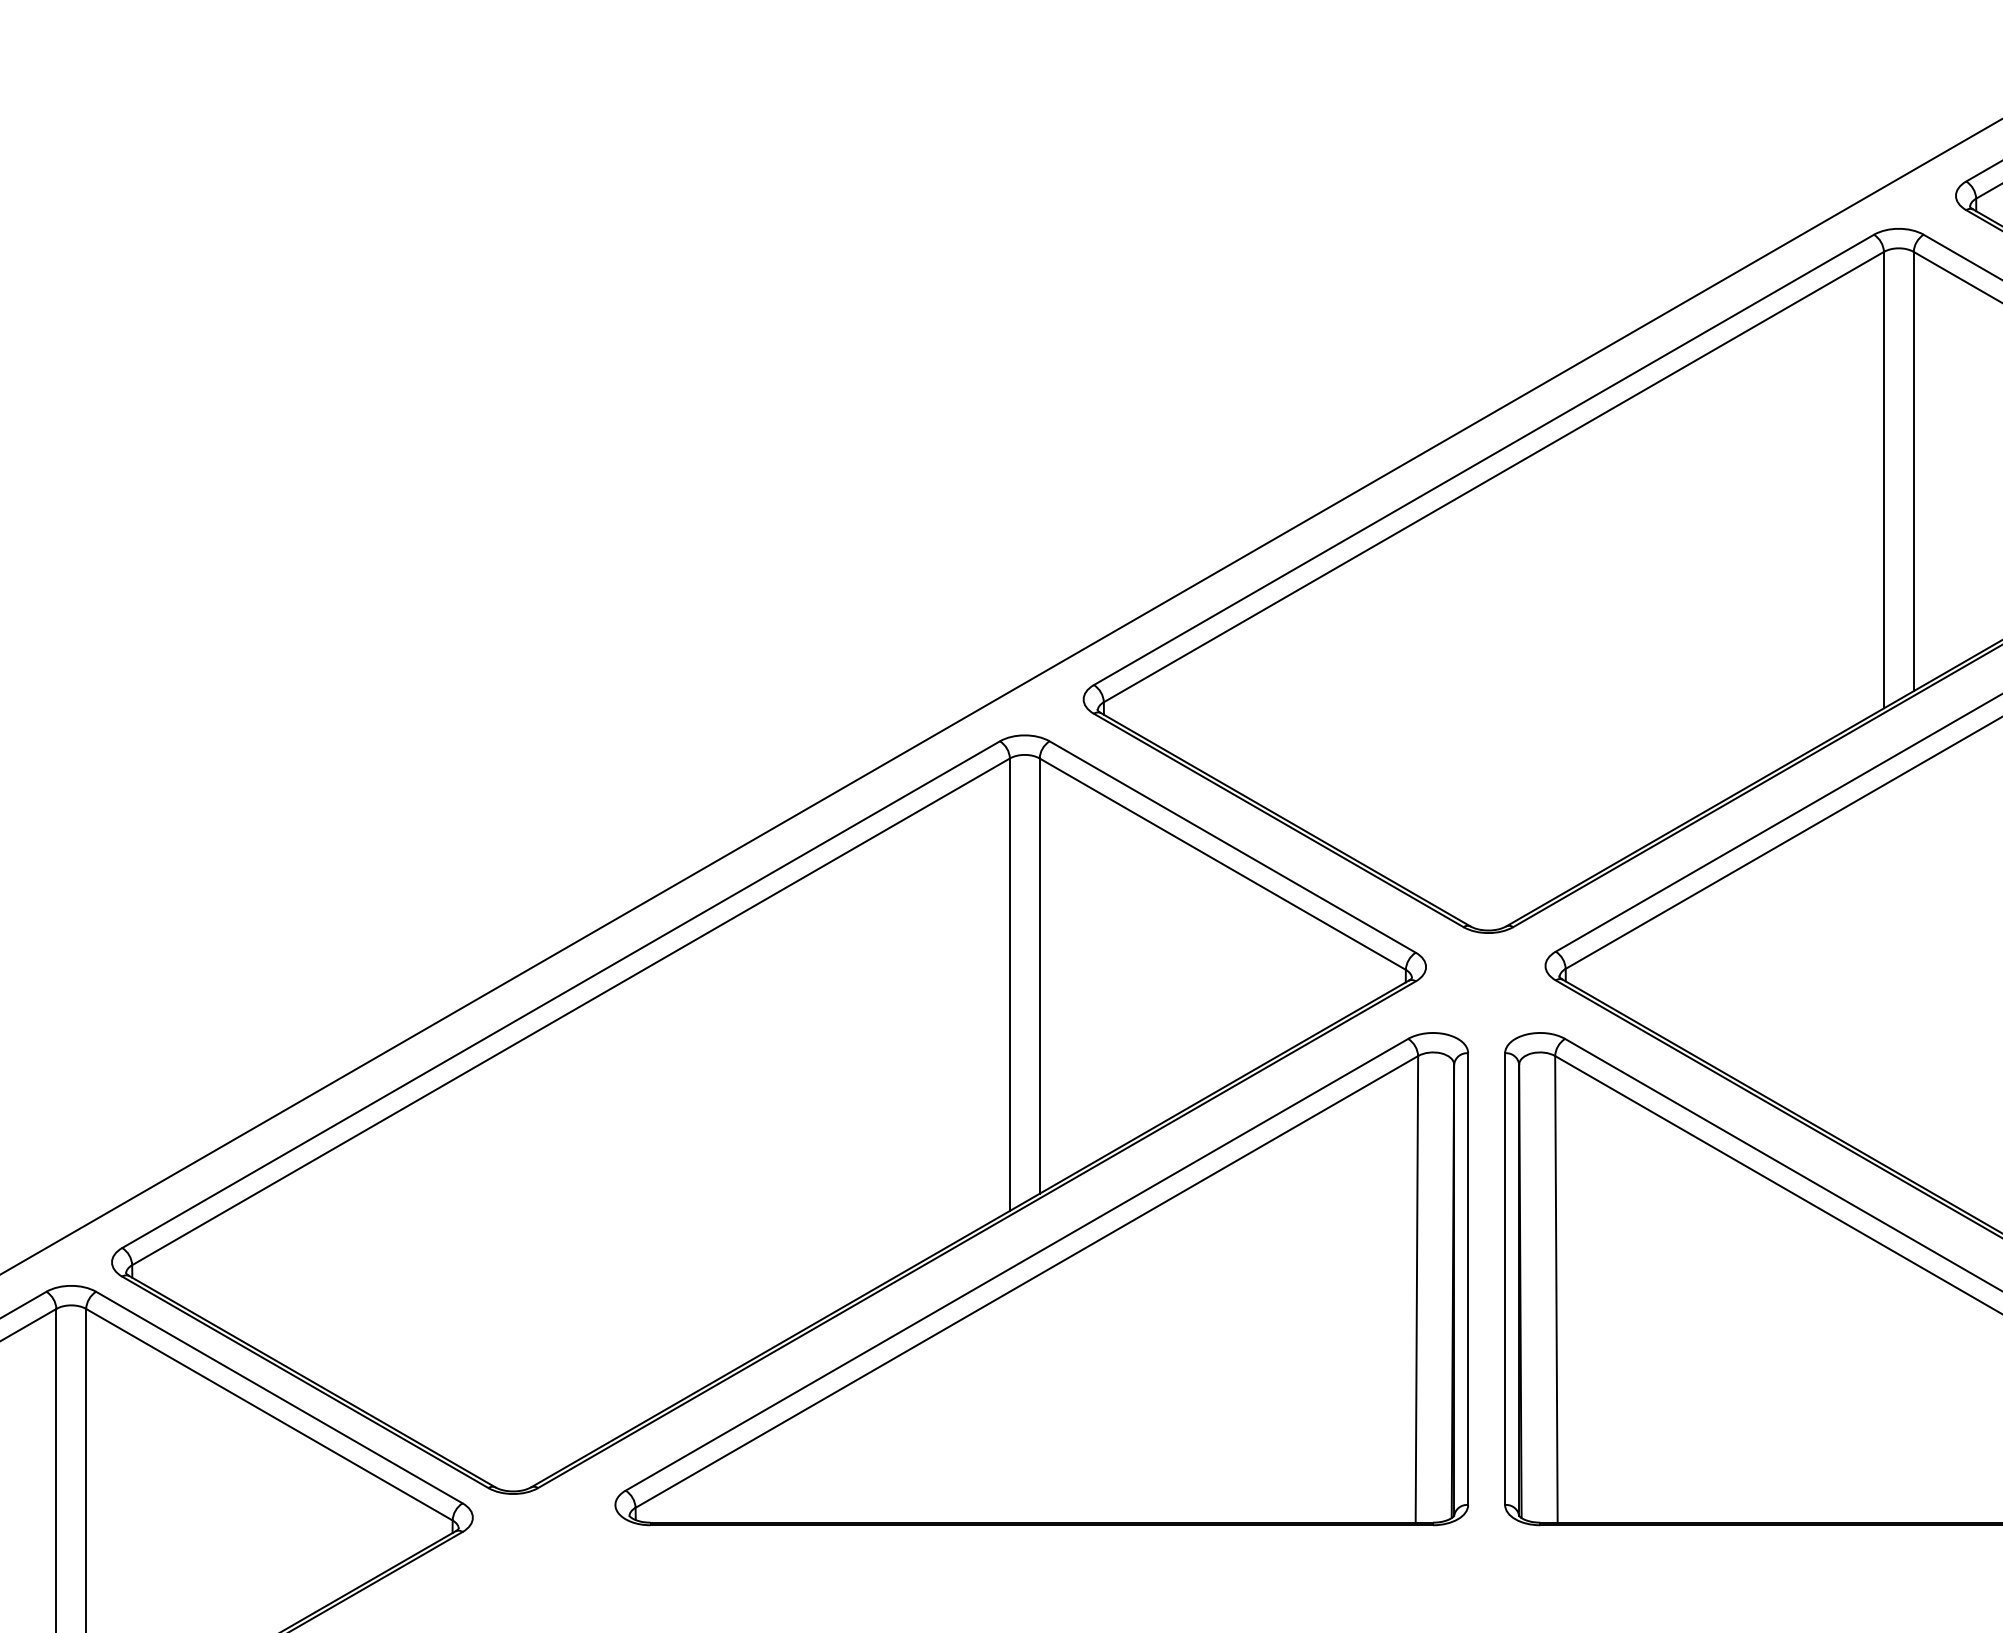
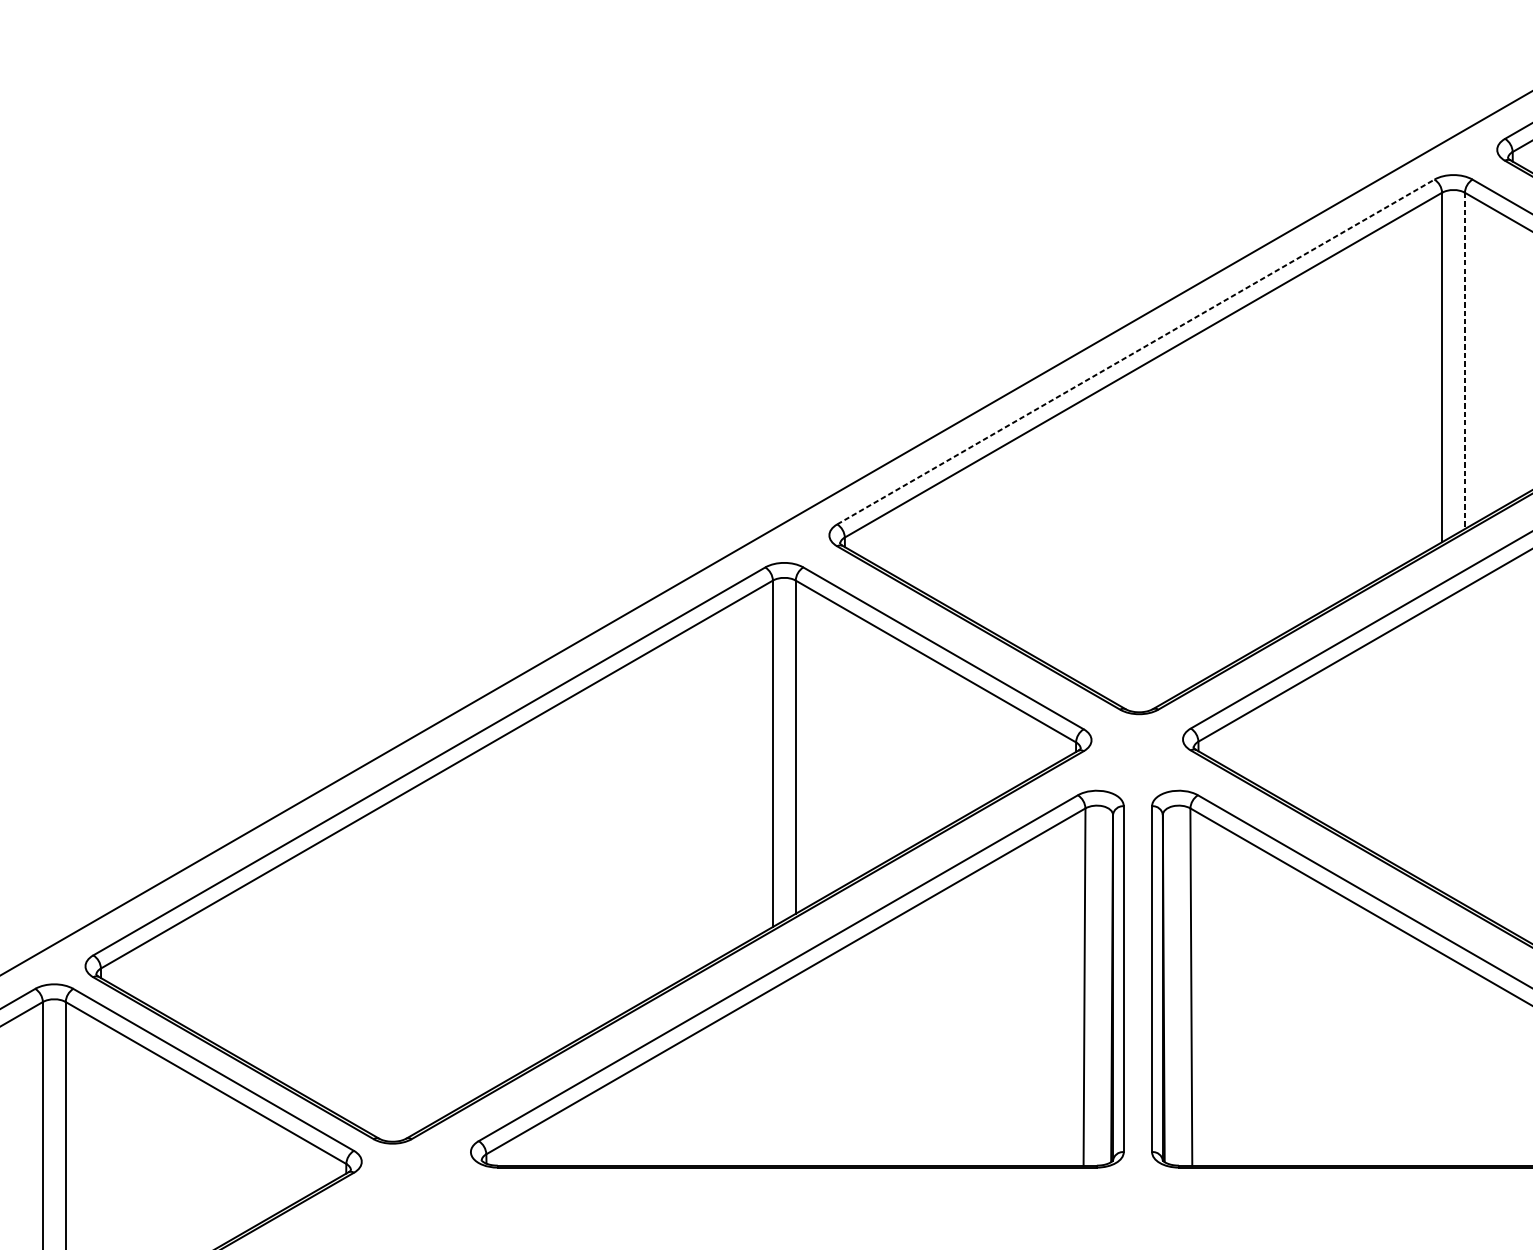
line: (1484, 459) -> (1136, 351), solid -> dashed
line: (1913, 471) -> (1464, 360), solid -> dashed

